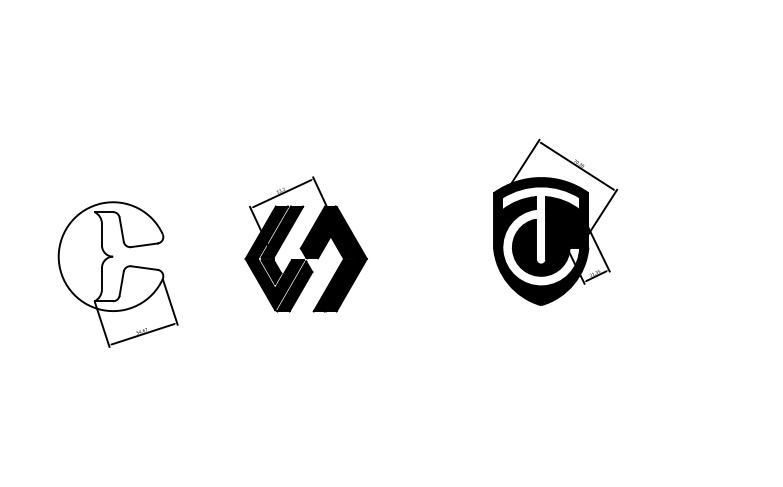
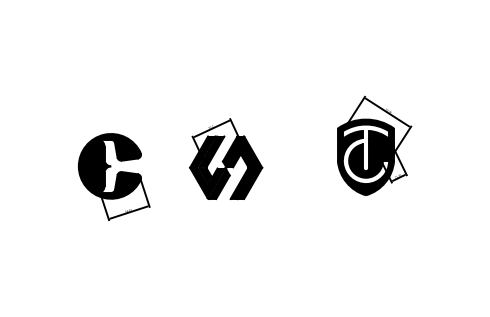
fill: (110, 256) -> (109, 166), added

